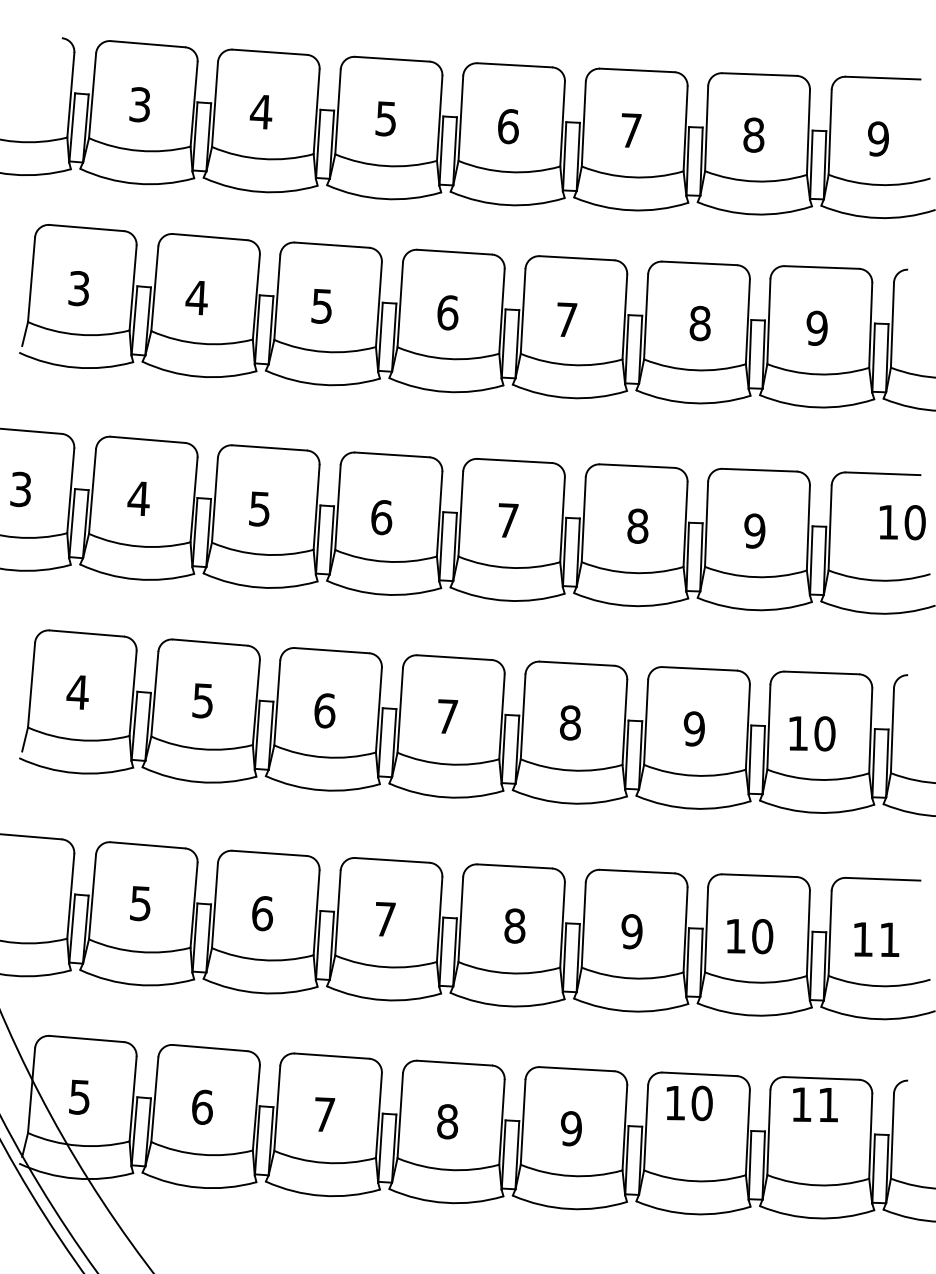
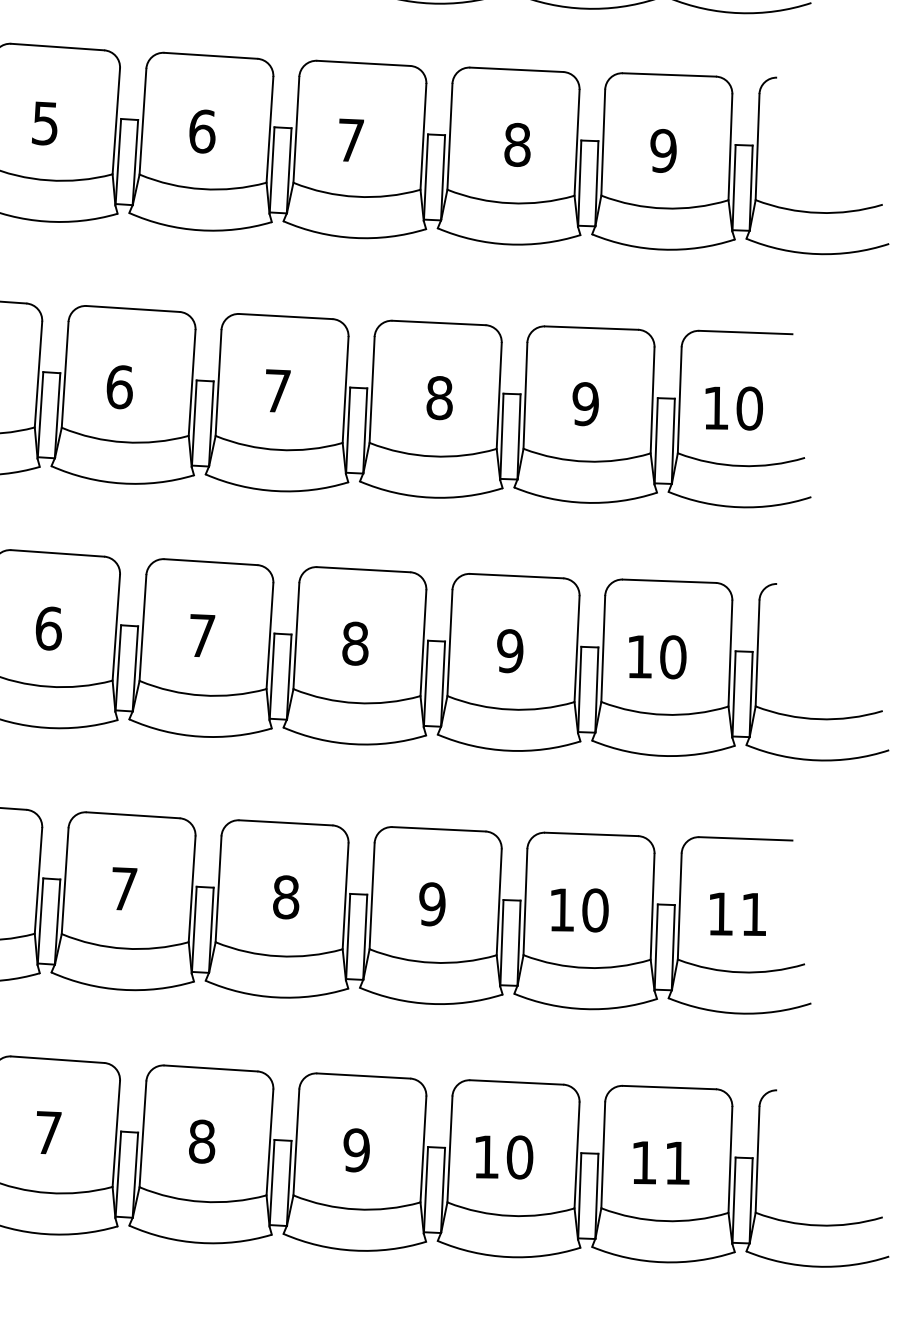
text: (902, 522) -> (733, 408), moved
text: (689, 1103) -> (504, 1157), moved
text: (815, 1104) -> (661, 1162), moved

